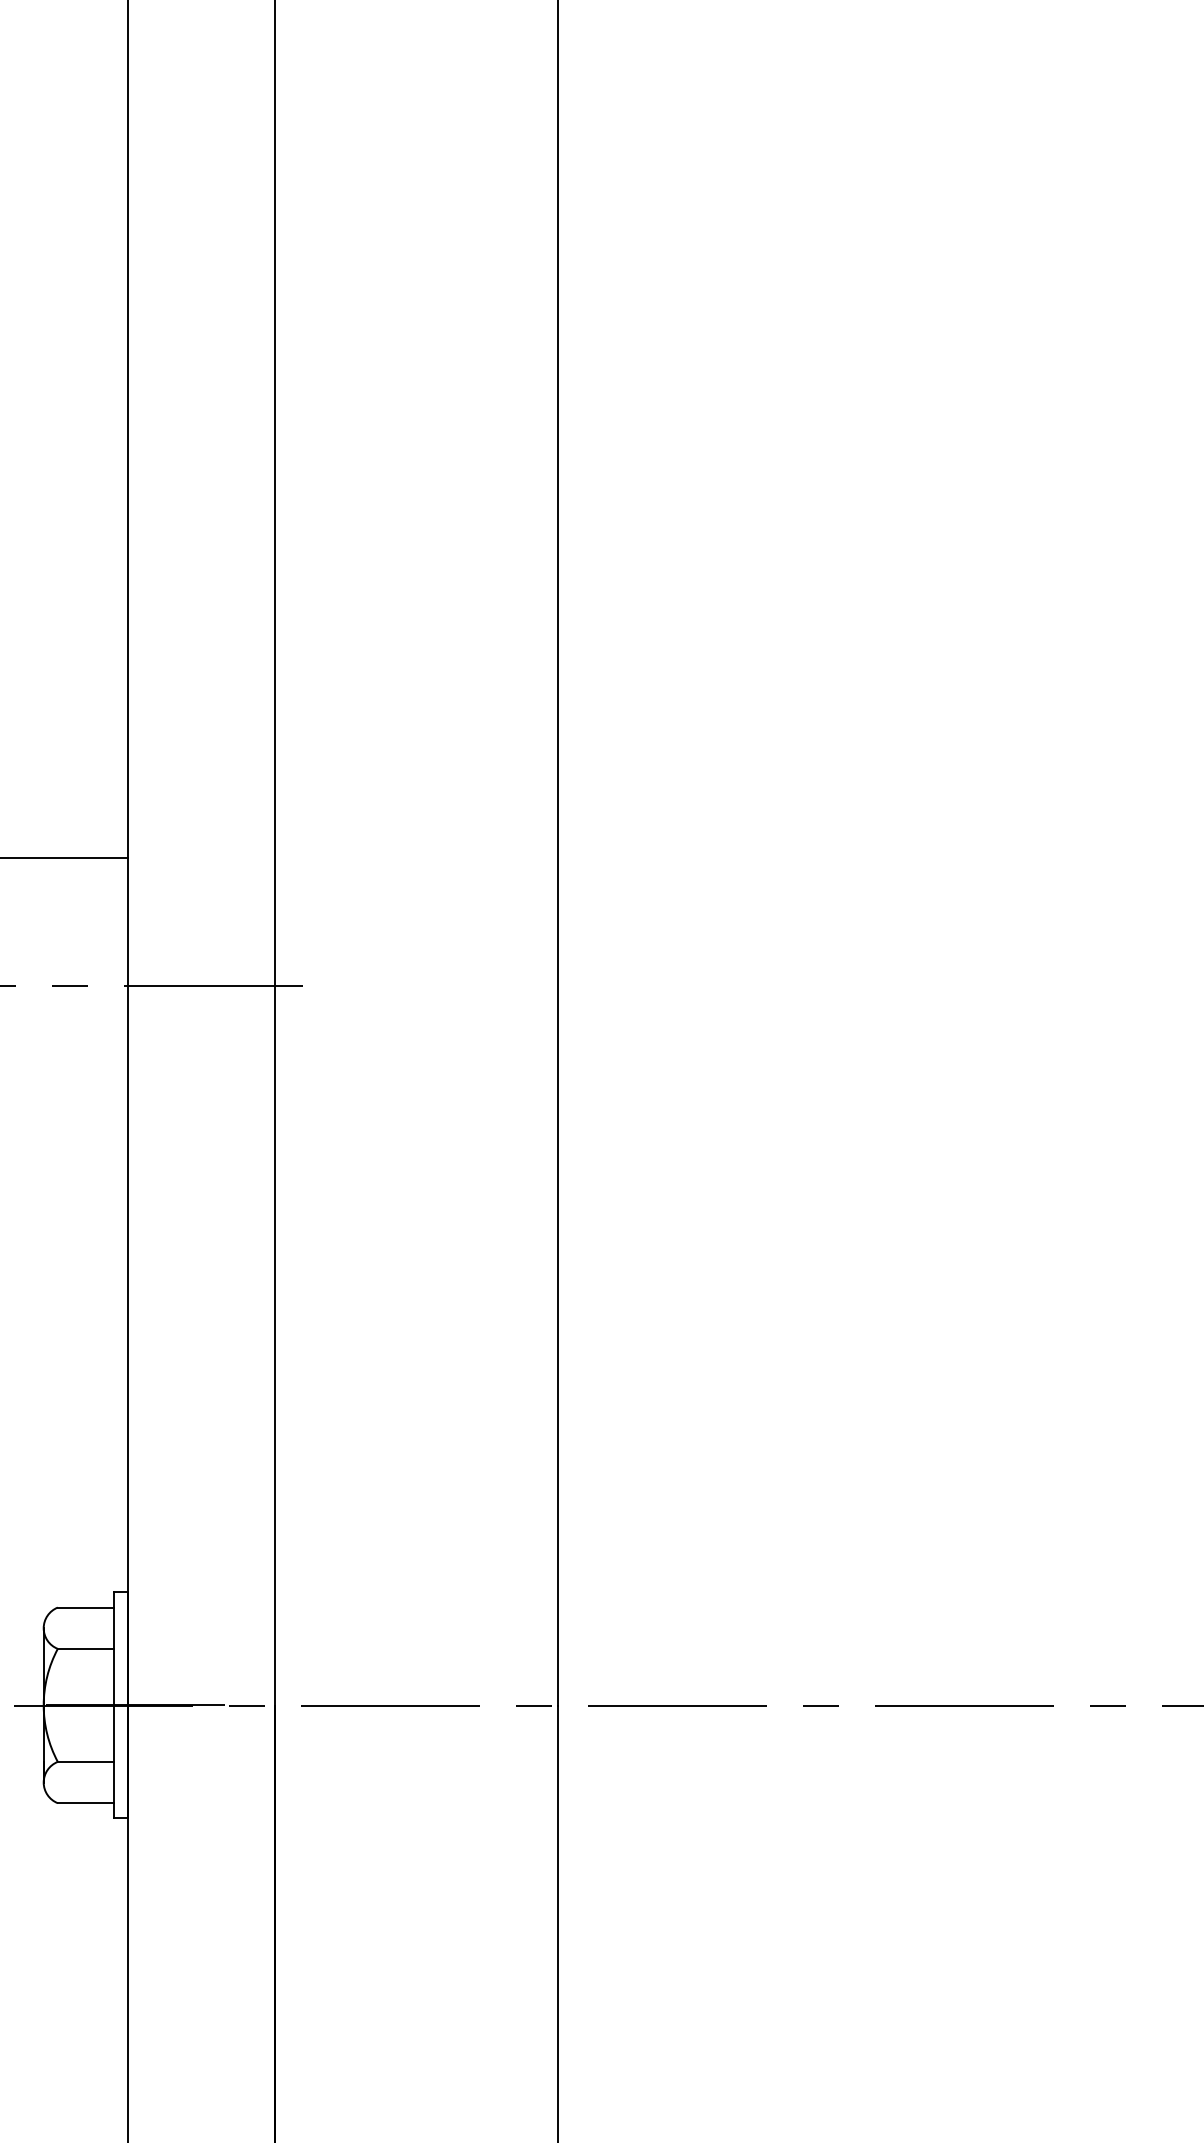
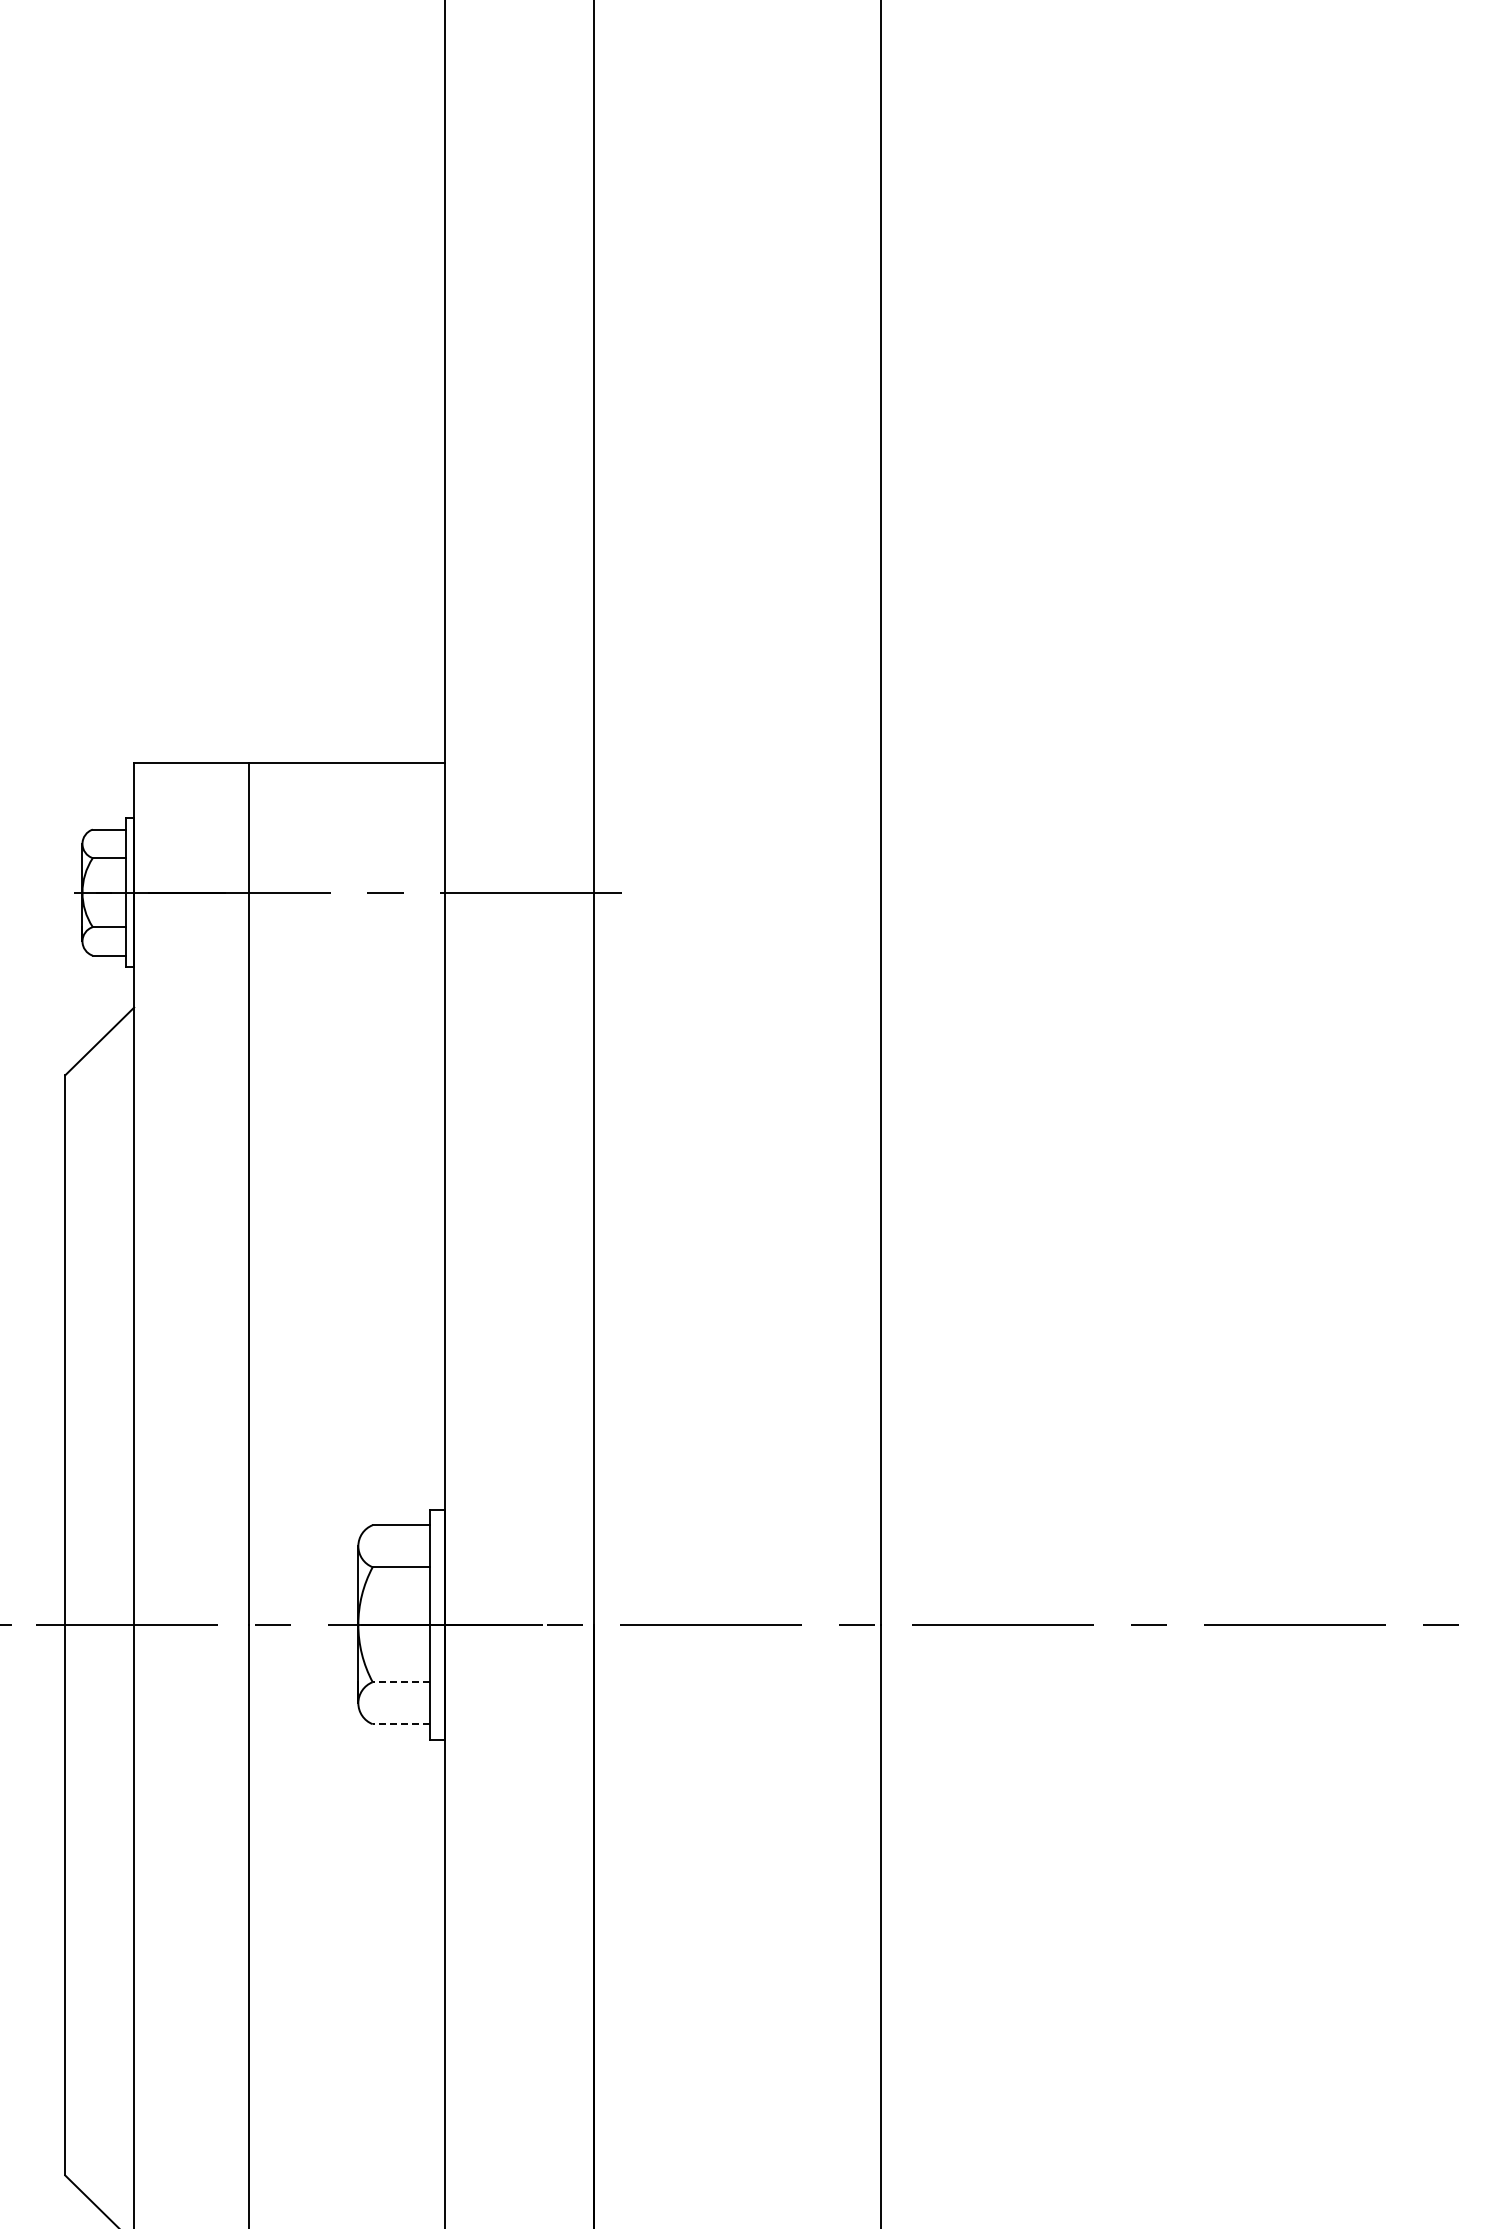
line: (86, 1762) -> (401, 1682), solid -> dashed
line: (86, 1803) -> (401, 1724), solid -> dashed

